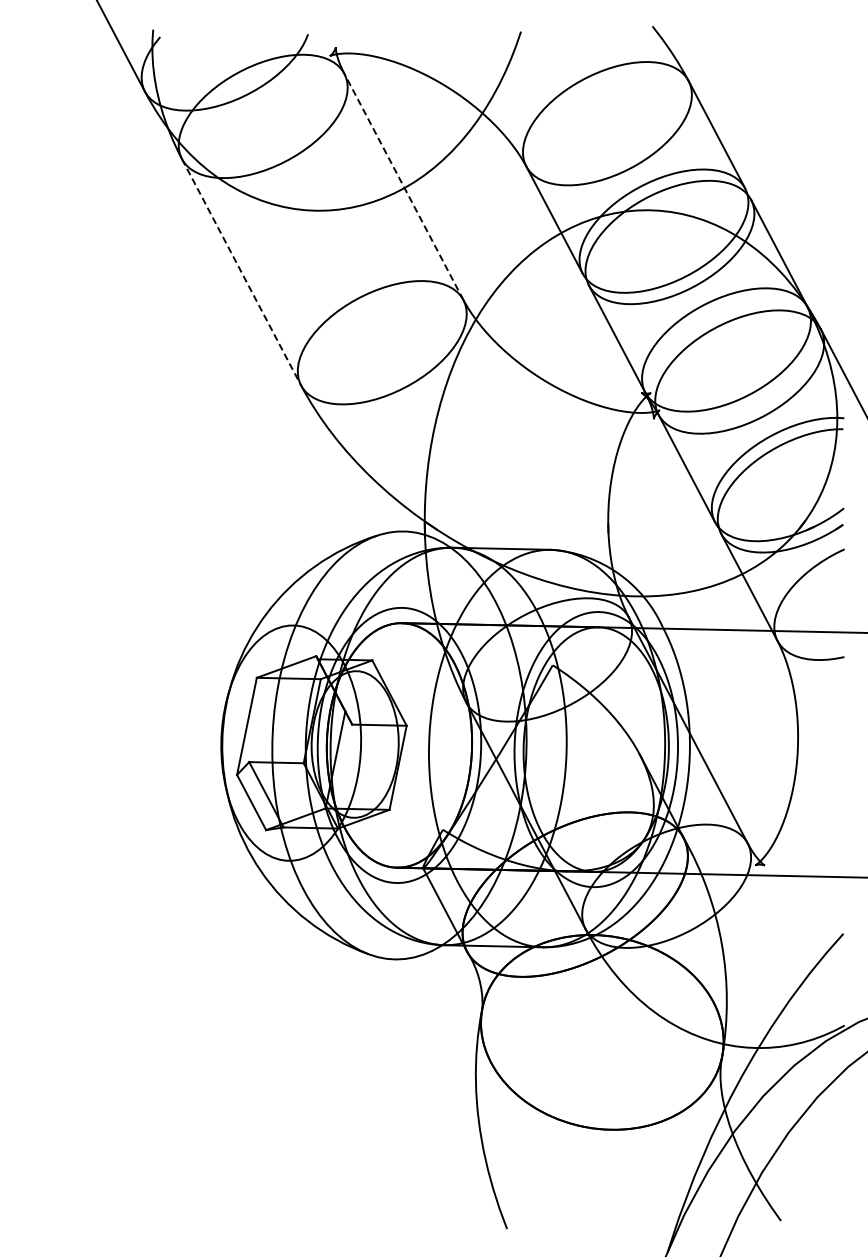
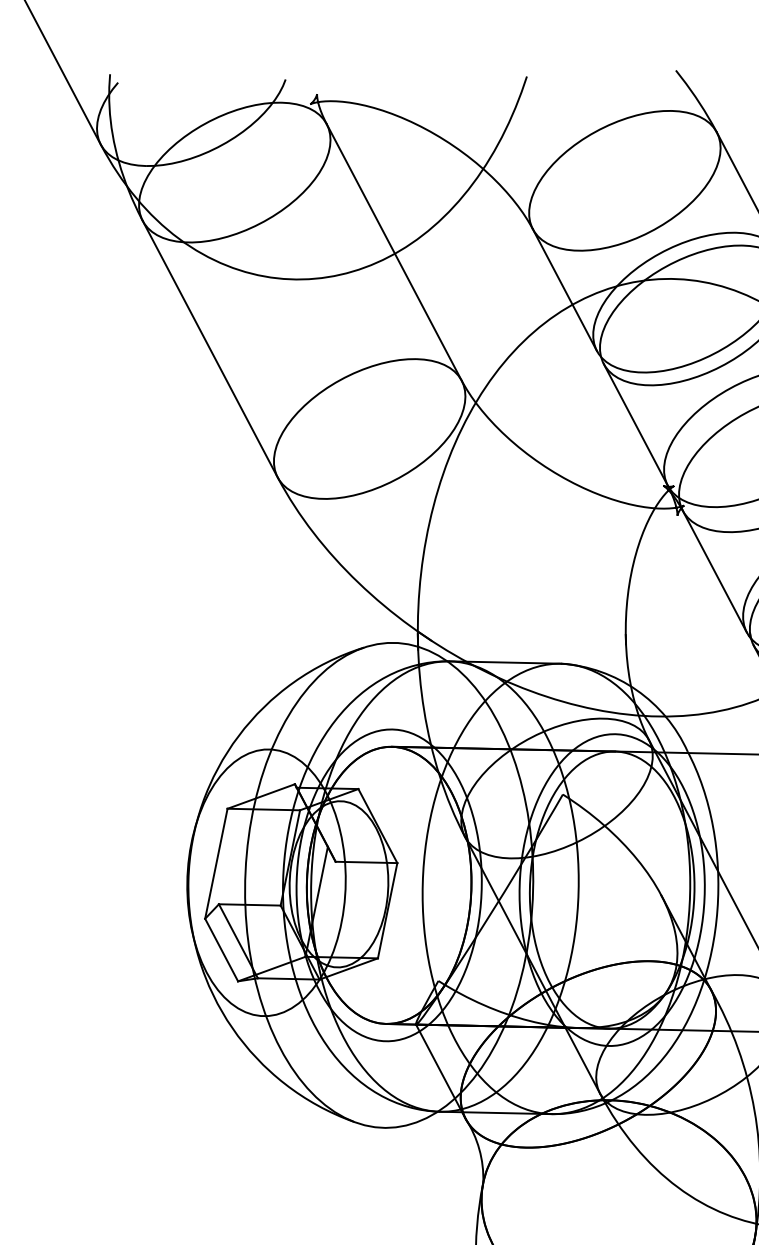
line: (403, 186) -> (393, 251), dashed -> solid
line: (241, 272) -> (210, 349), dashed -> solid

